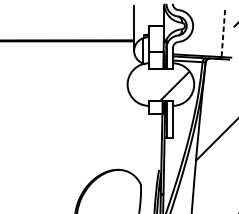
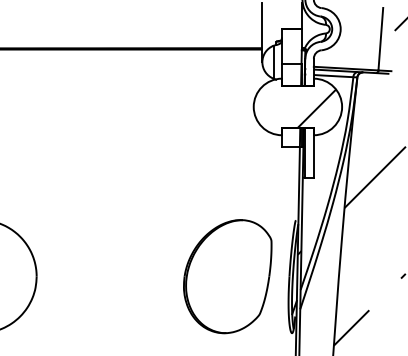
line: (223, 33) -> (380, 39), dashed -> solid

